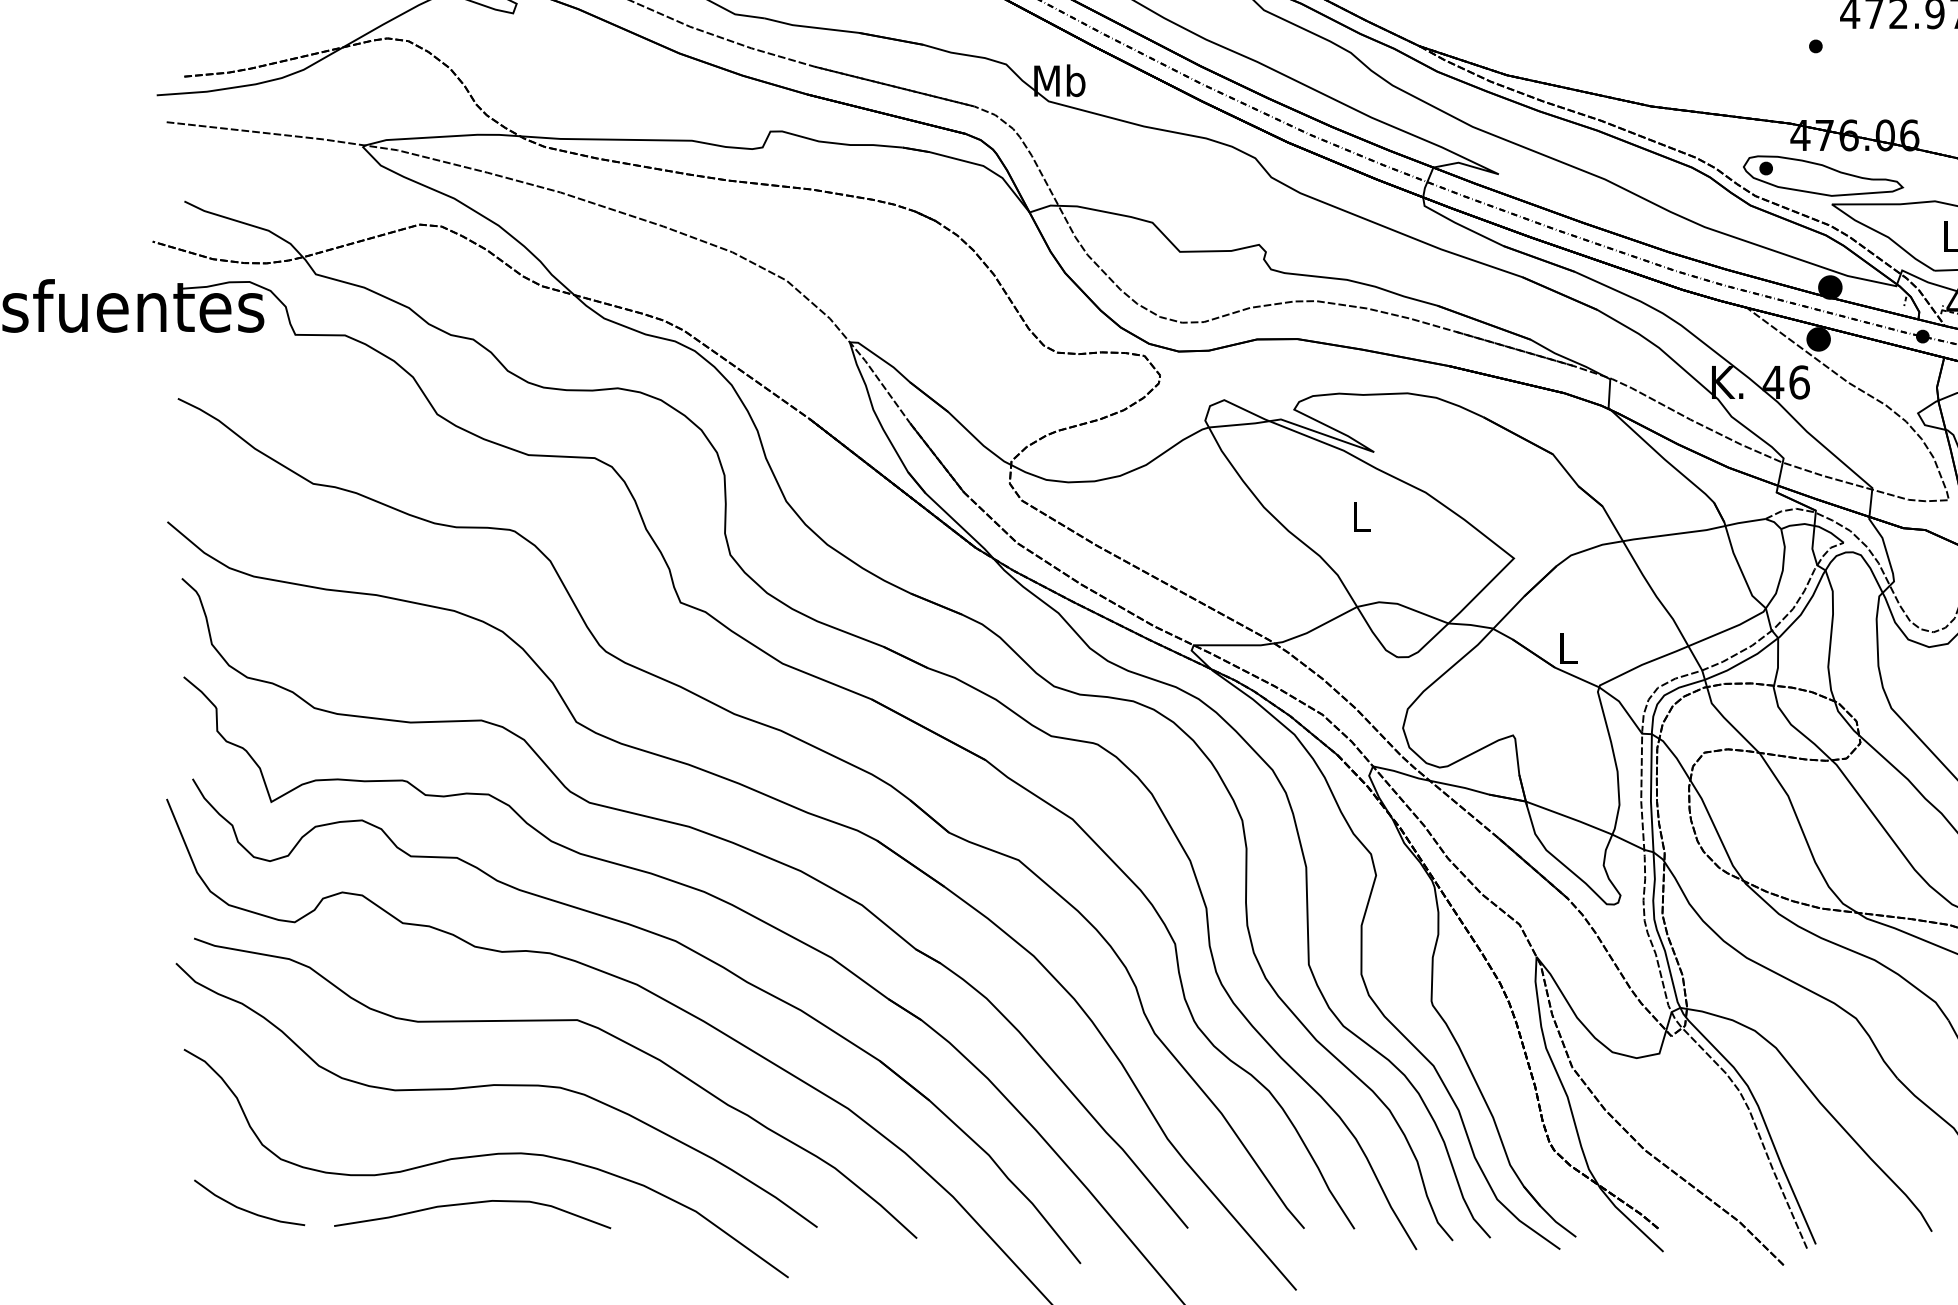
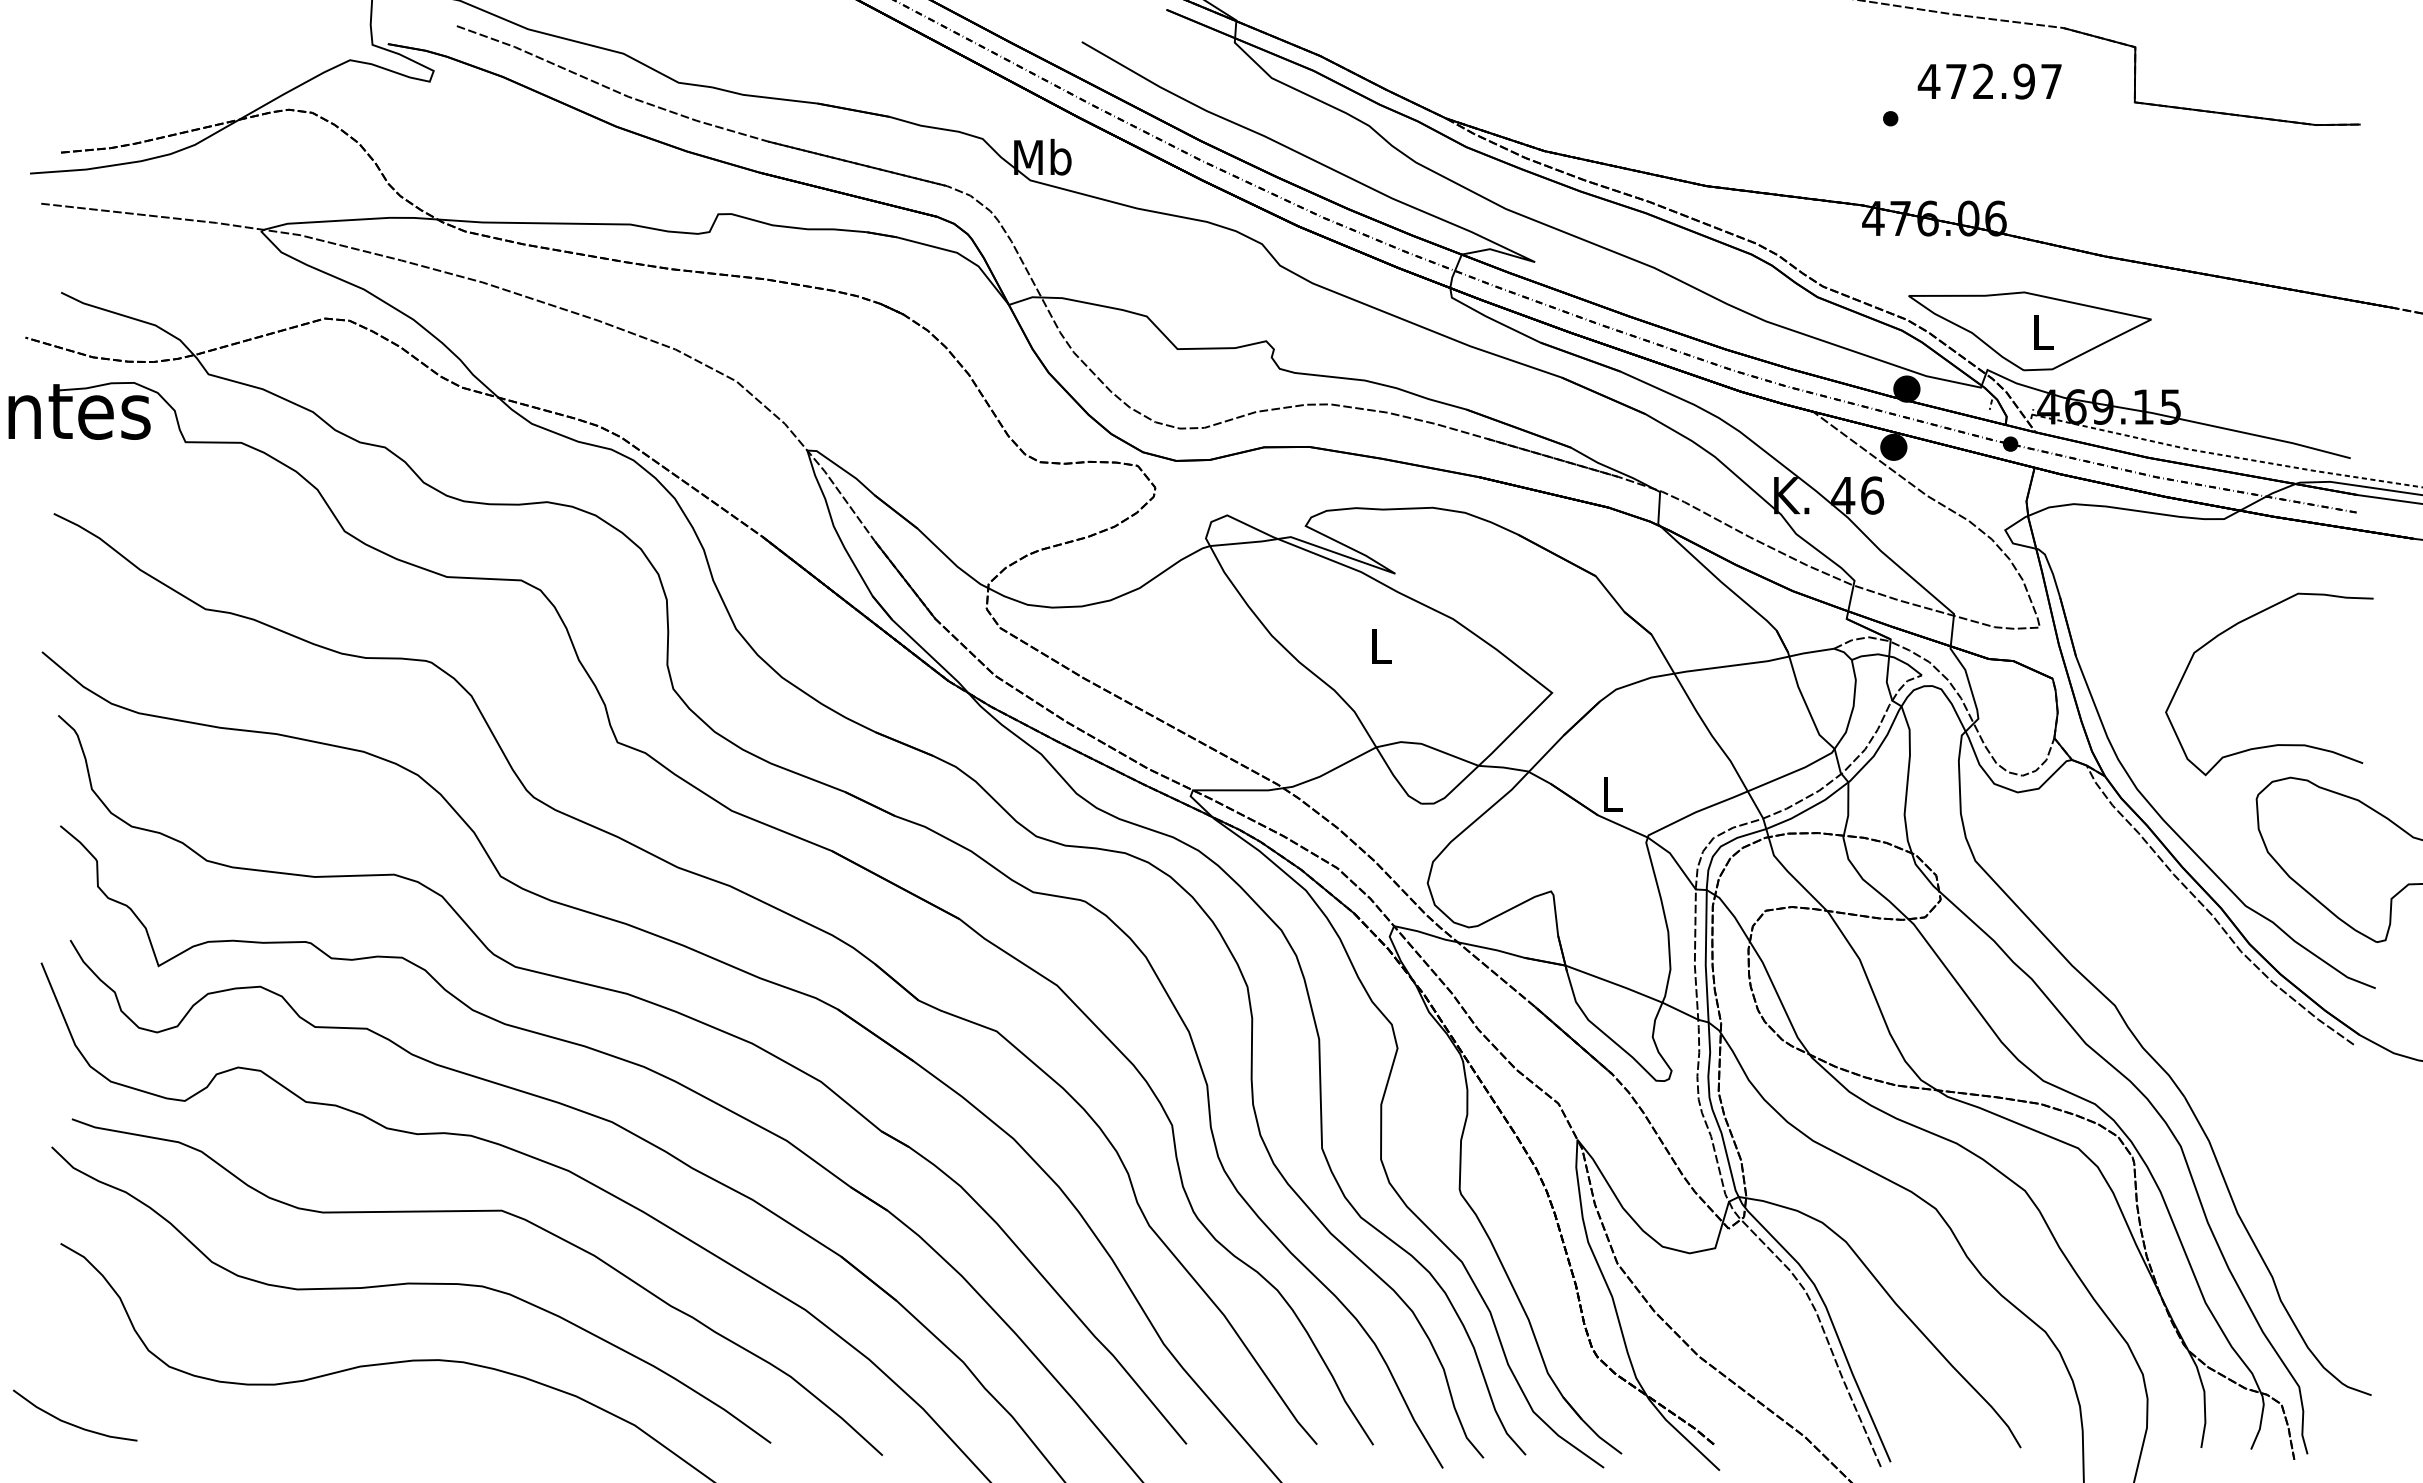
part: (1823, 176) -> (1899, 264), removed
curve: (469, 1204) -> (380, 1417), removed
curve: (247, 1209) -> (72, 1423), moved

